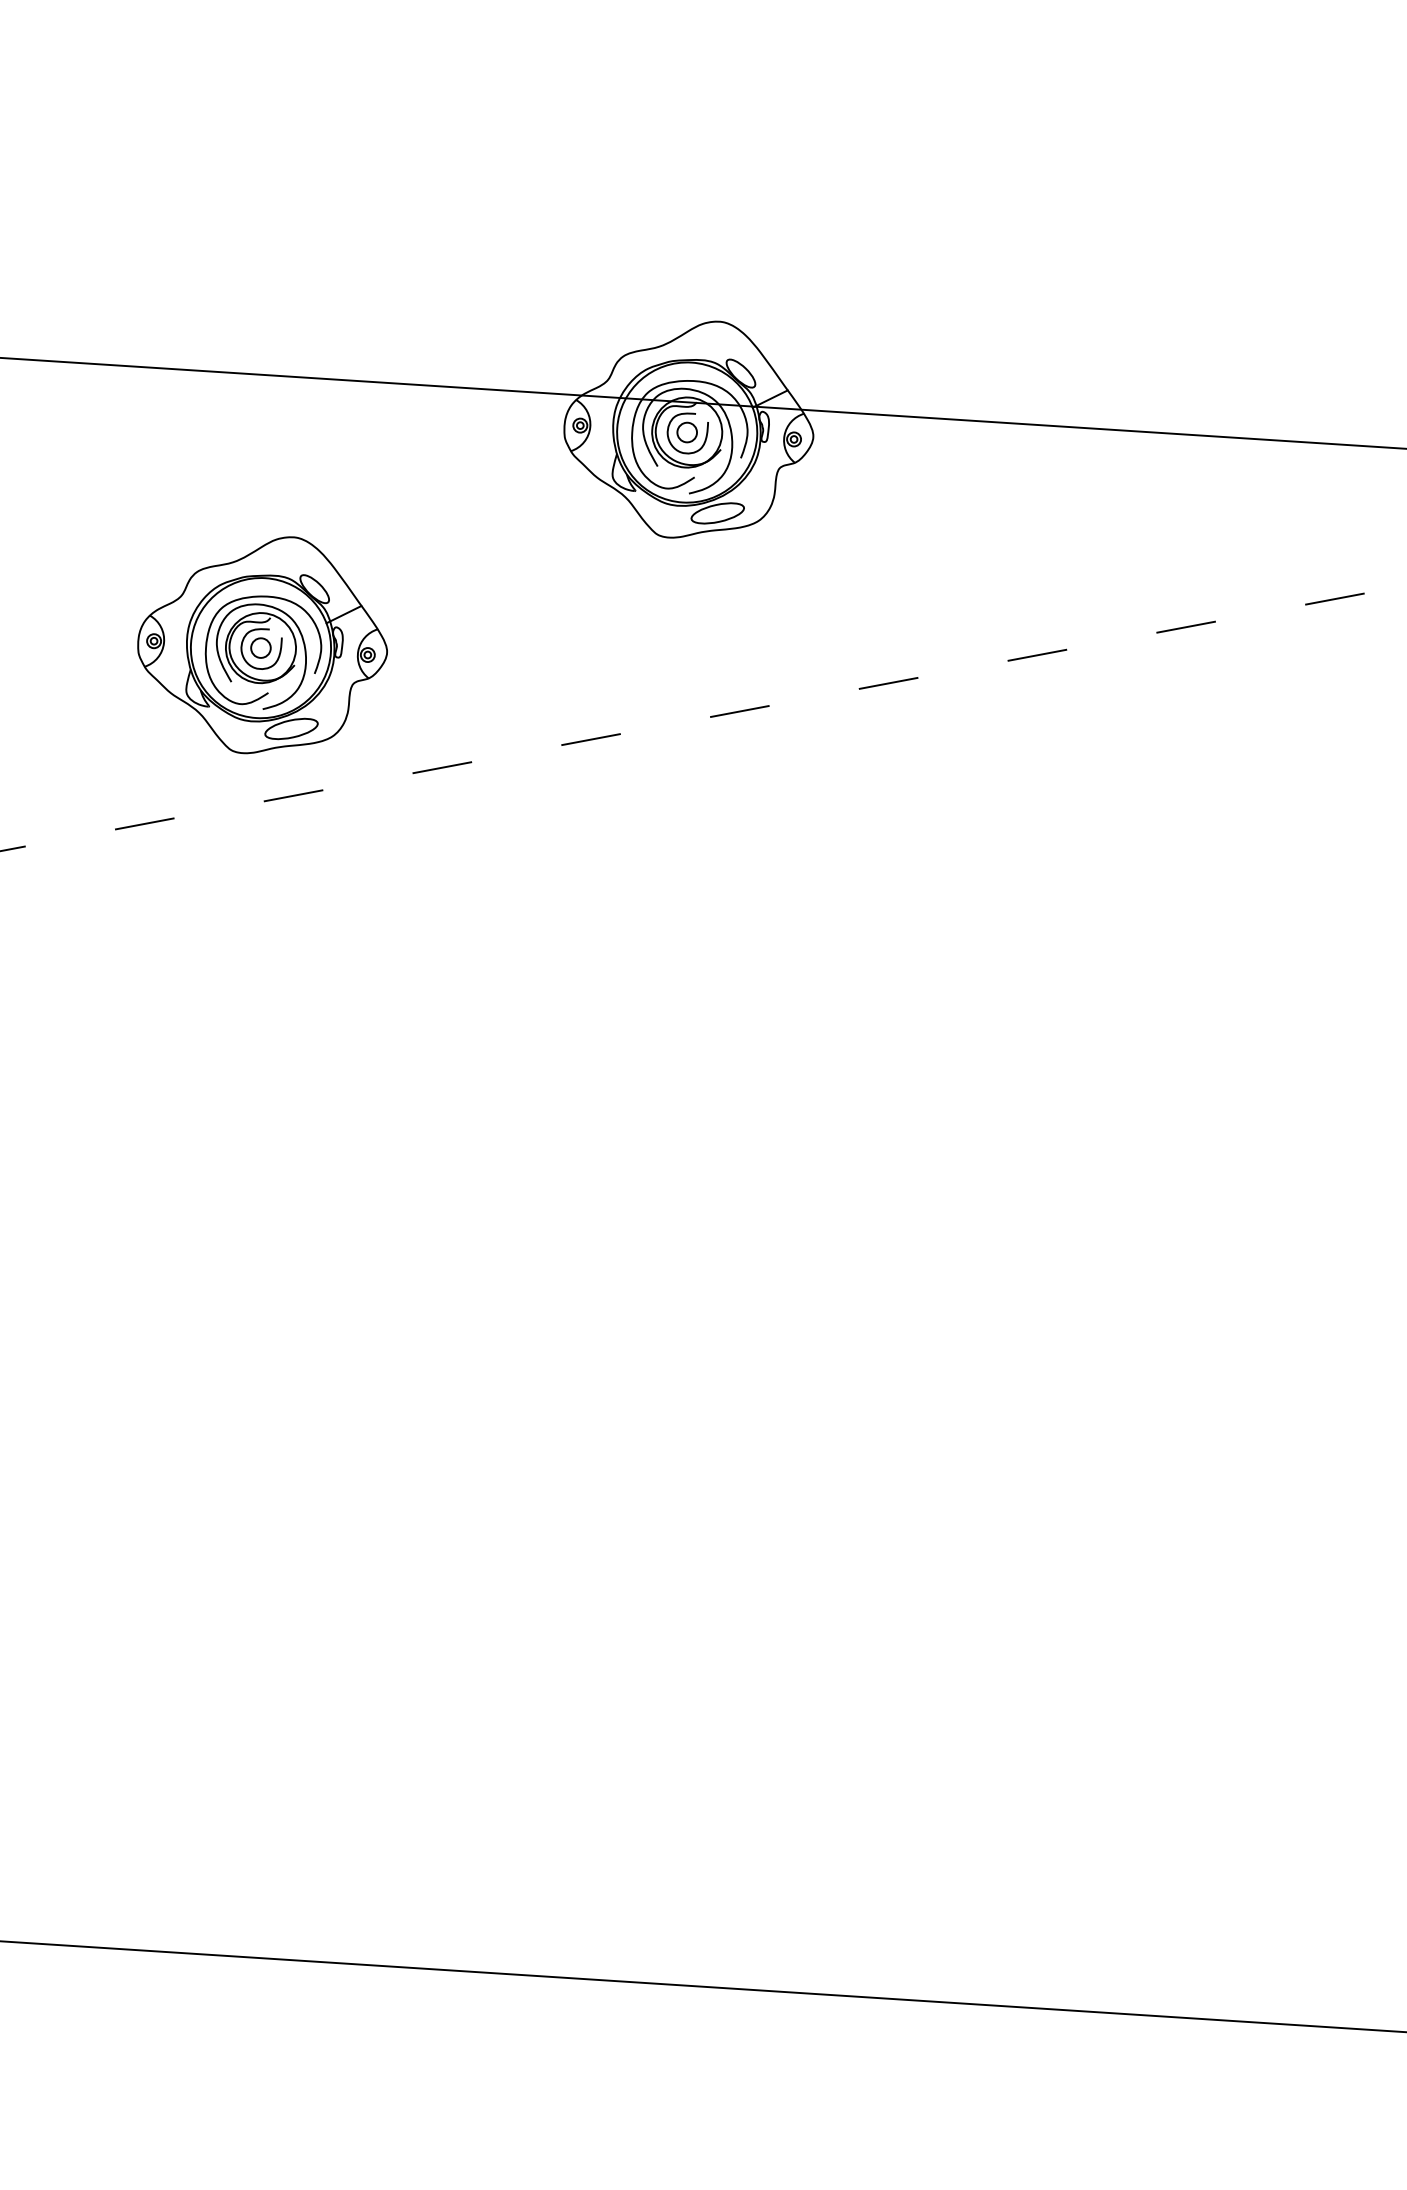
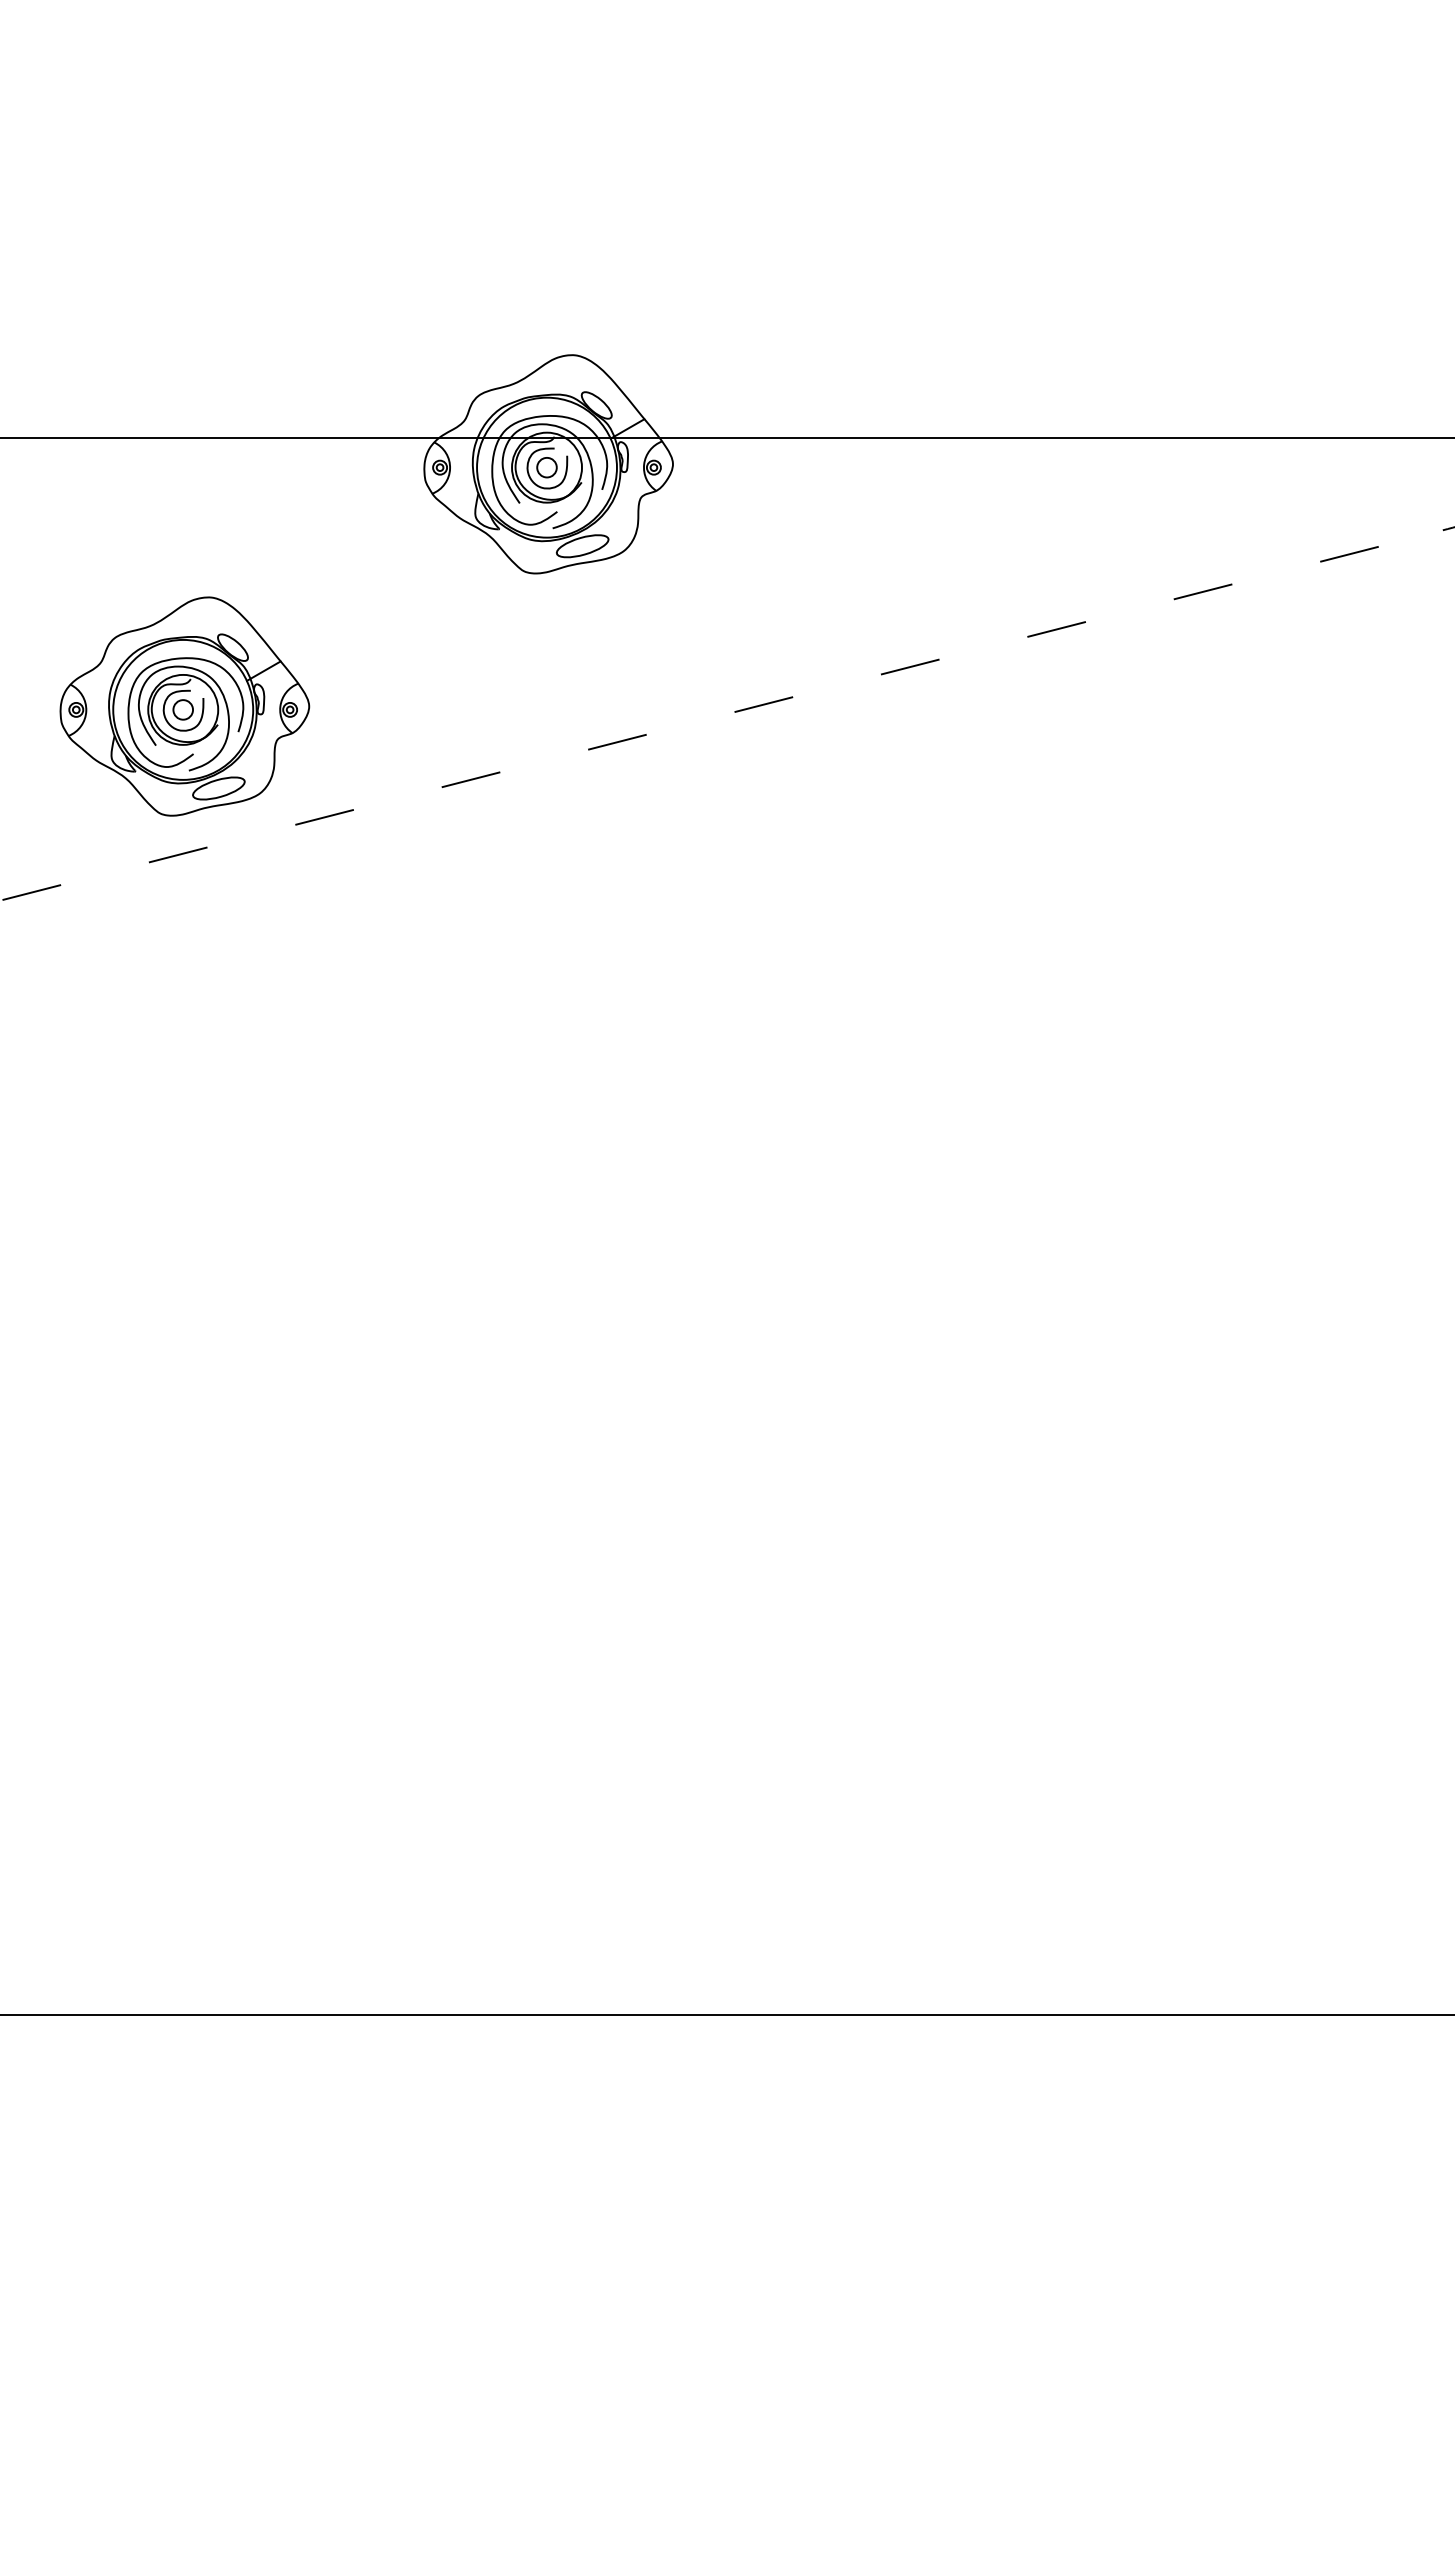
part: (262, 644) -> (184, 706), moved

